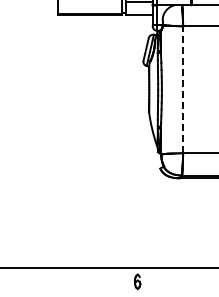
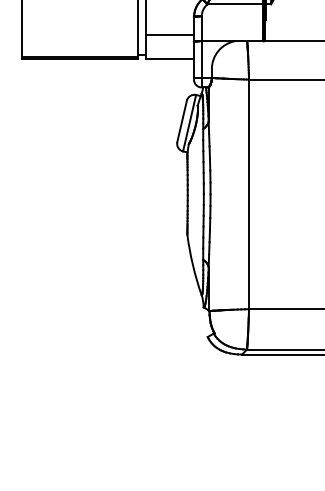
line: (183, 89) -> (249, 193), dashed -> solid

